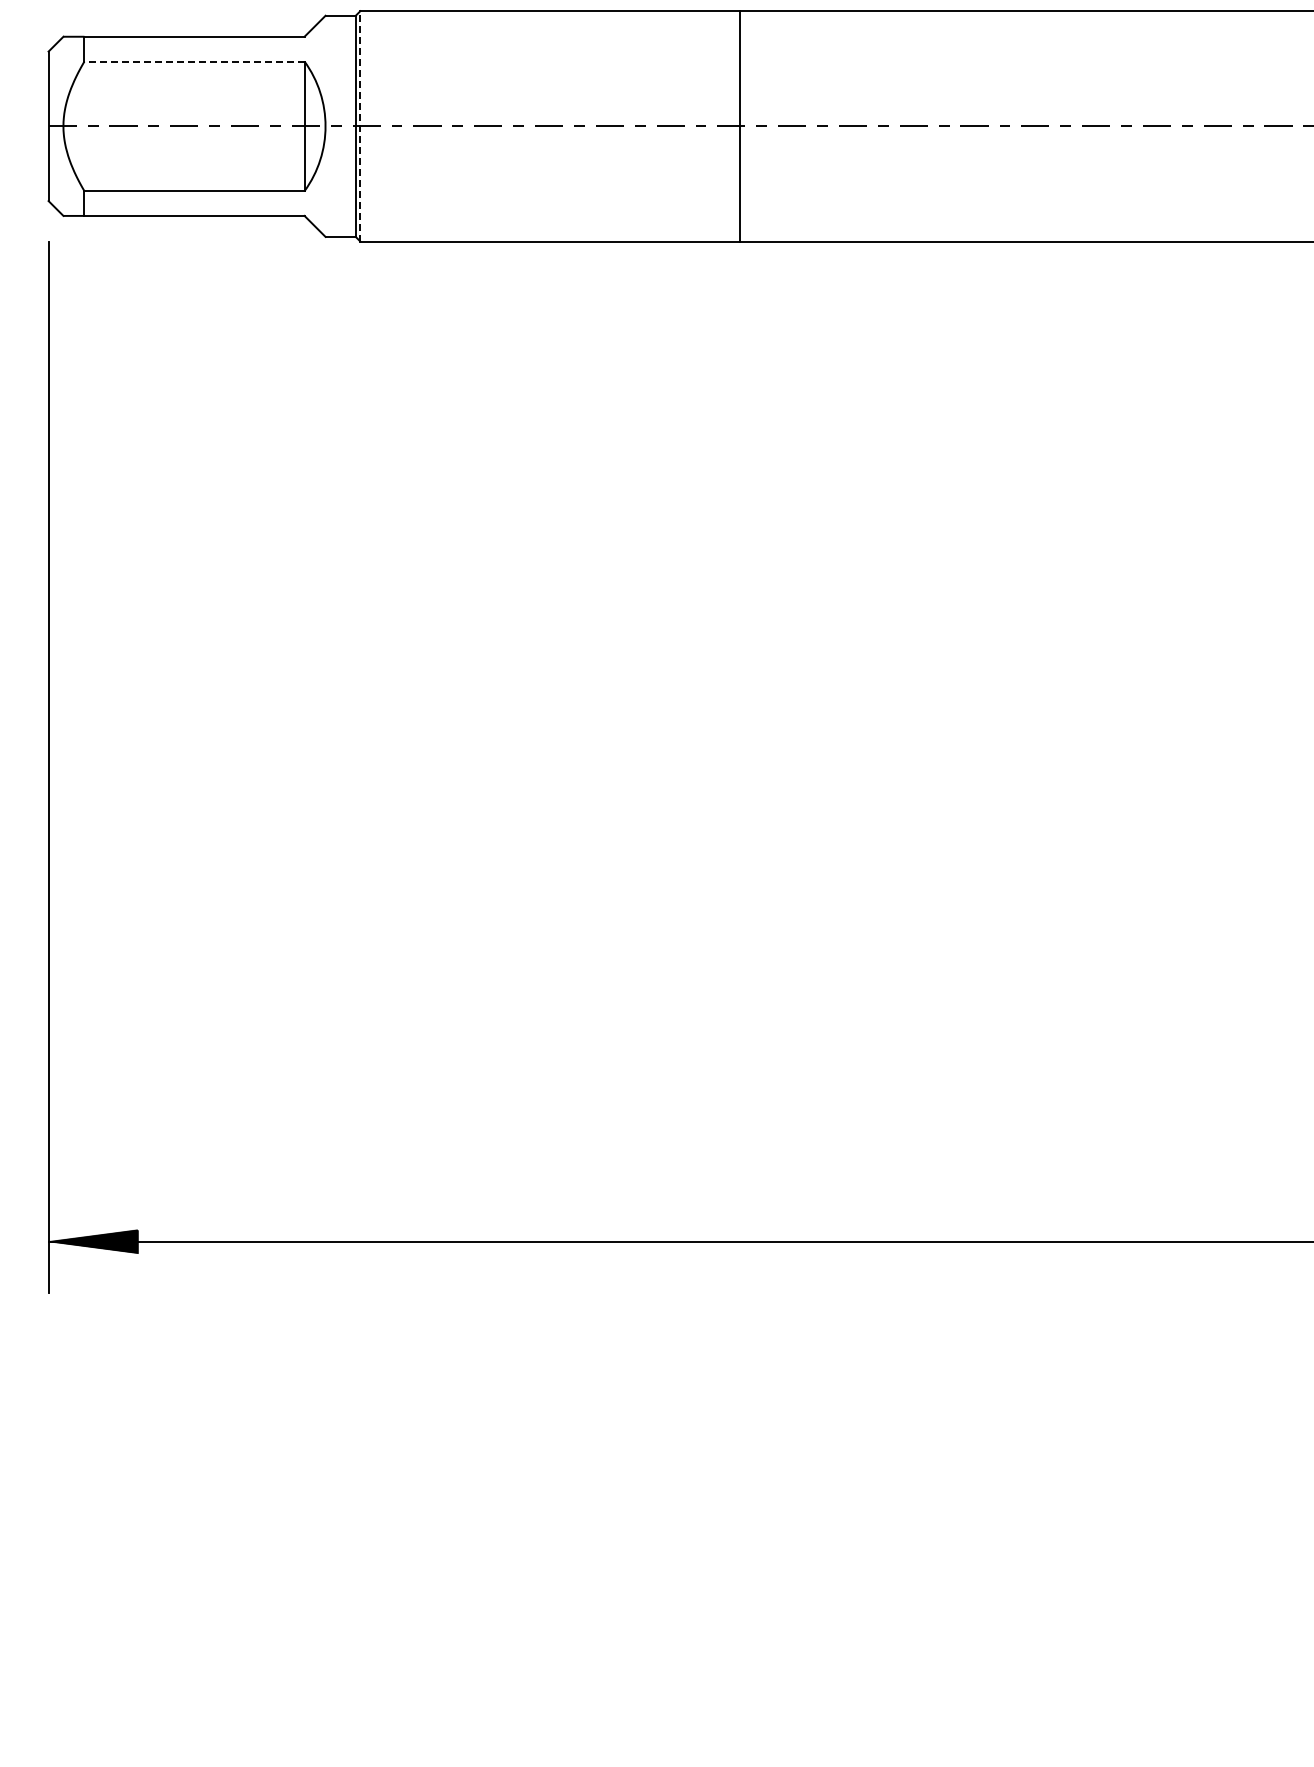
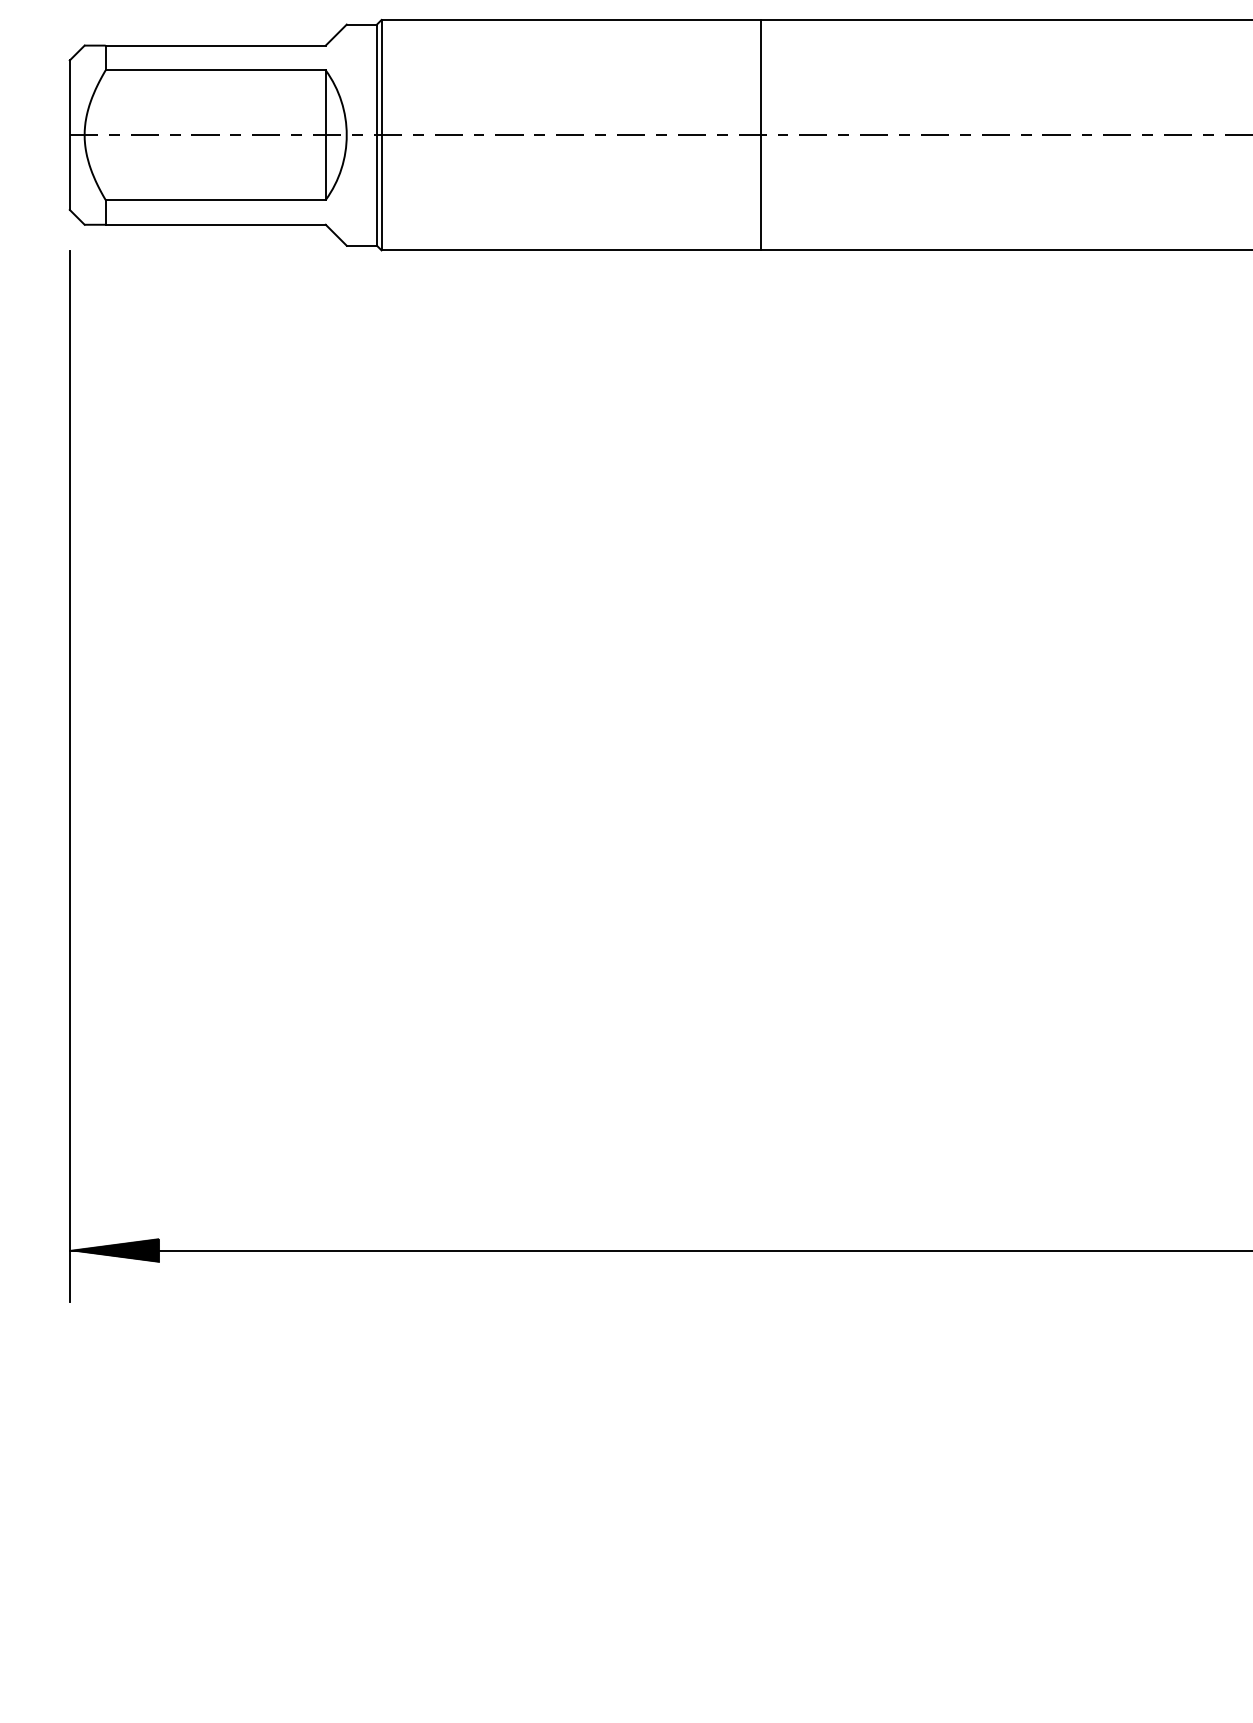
line: (194, 61) -> (215, 70), dashed -> solid
line: (360, 125) -> (381, 134), dashed -> solid

